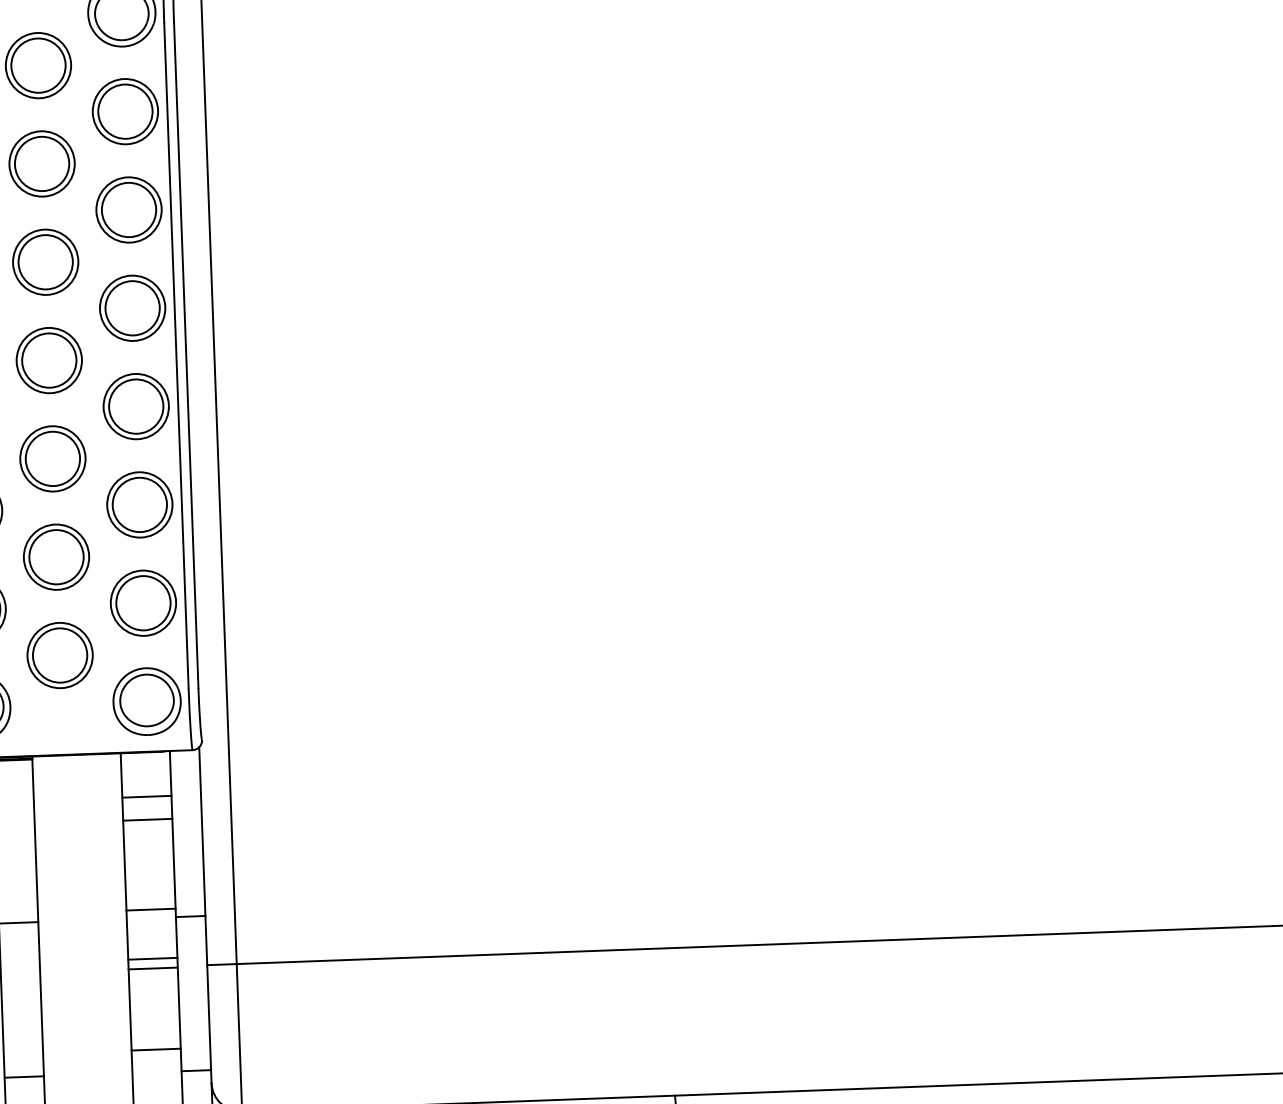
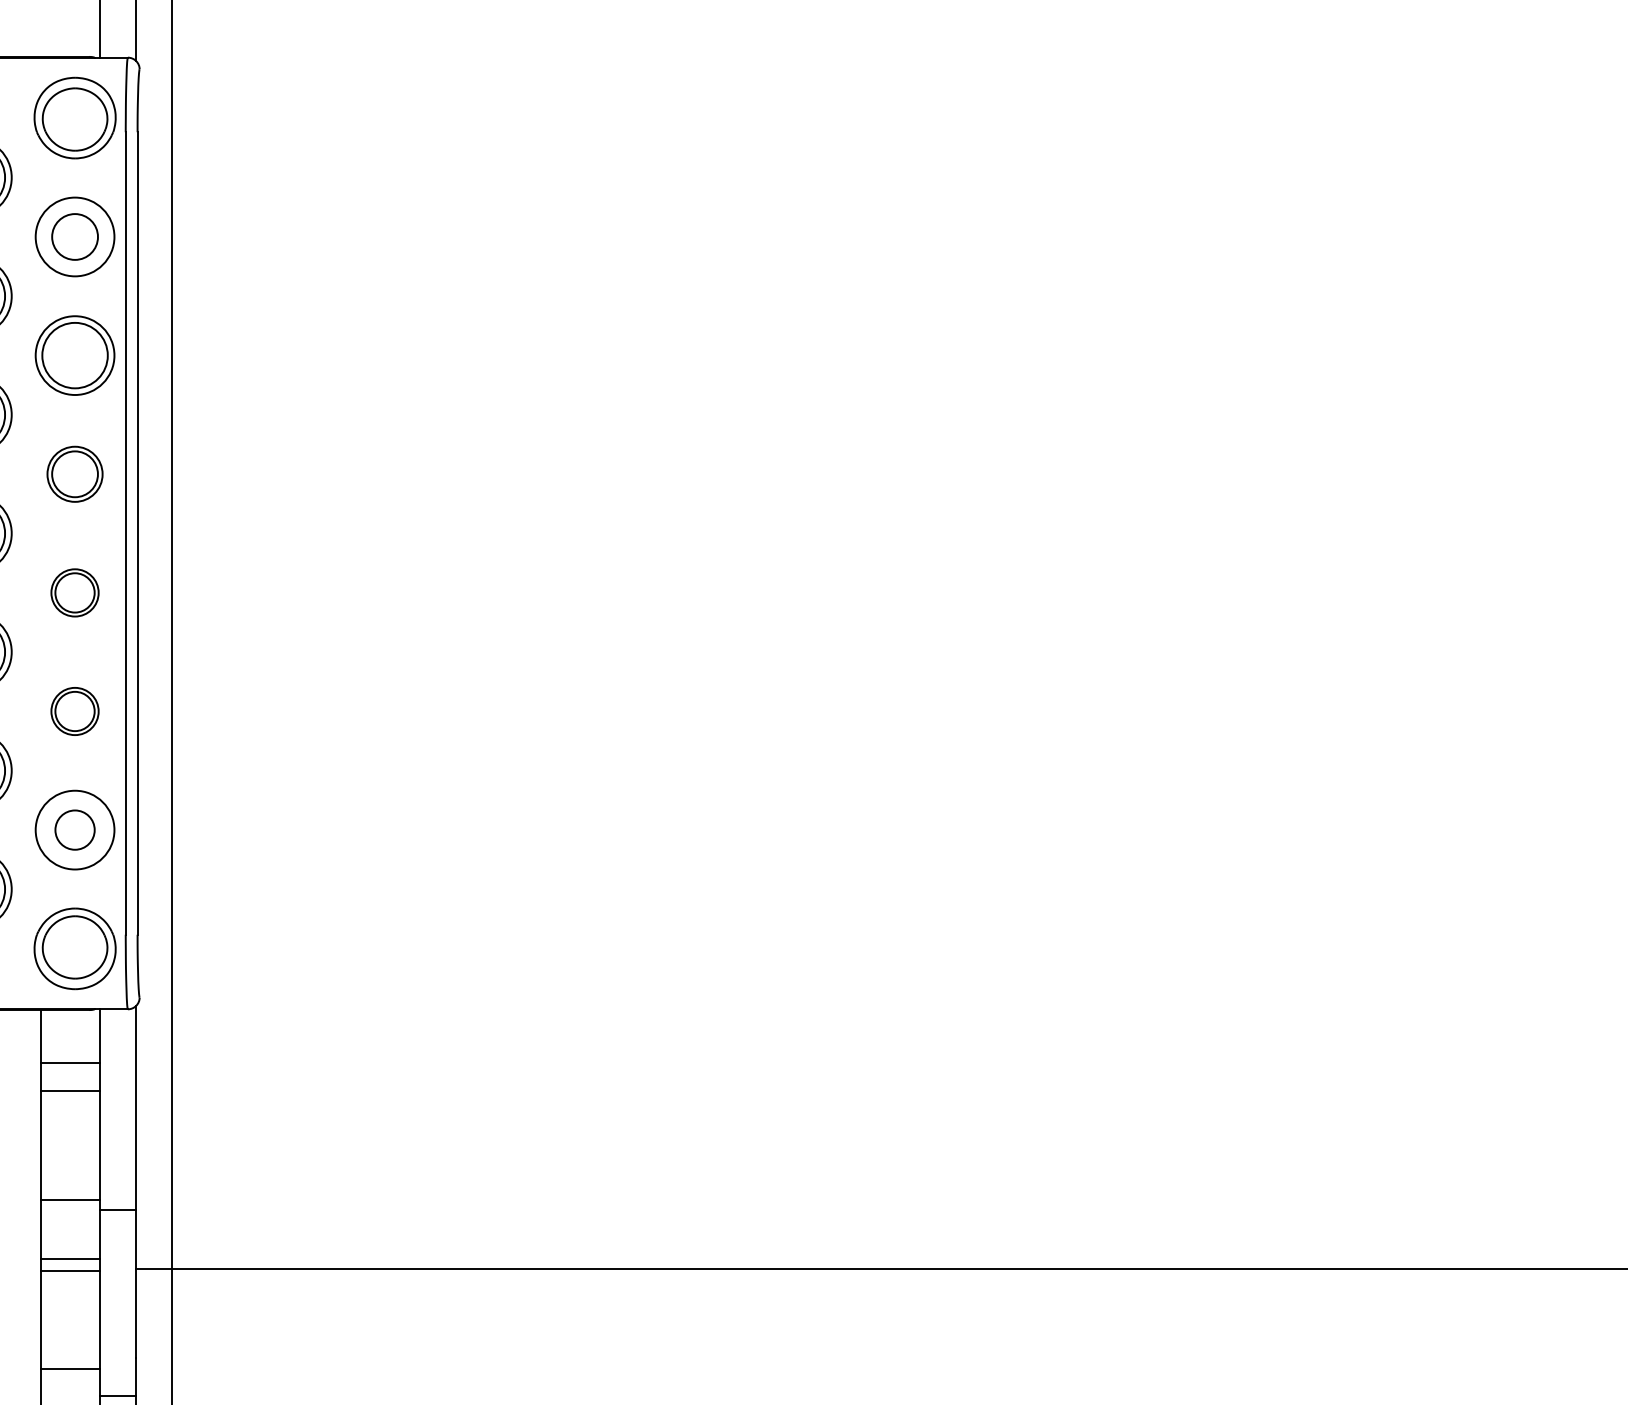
circle: (124, 111) -> (74, 236), size x0.7
part: (132, 308) -> (74, 474), size x0.7
part: (135, 406) -> (74, 592), size x0.6
part: (139, 504) -> (74, 711), size x0.6
circle: (142, 602) -> (74, 829), size x0.6

